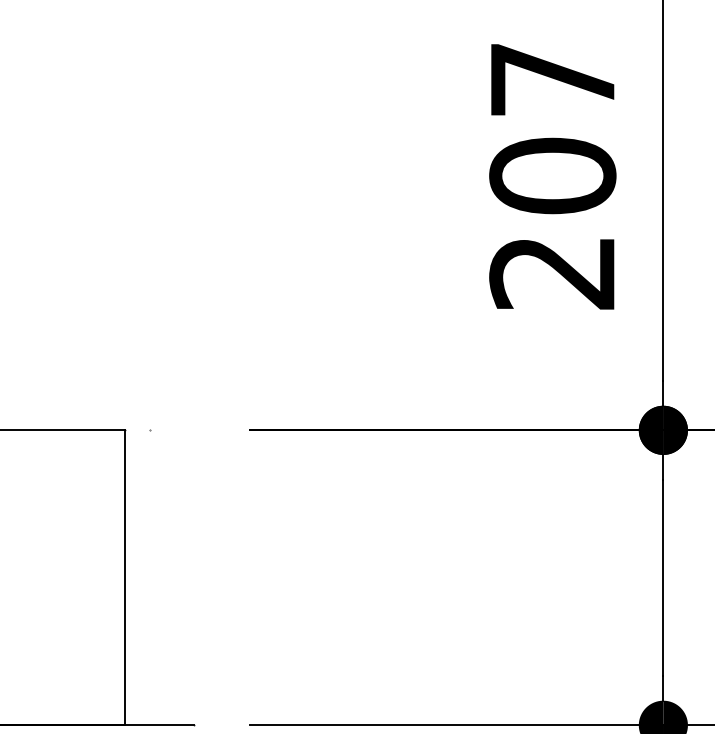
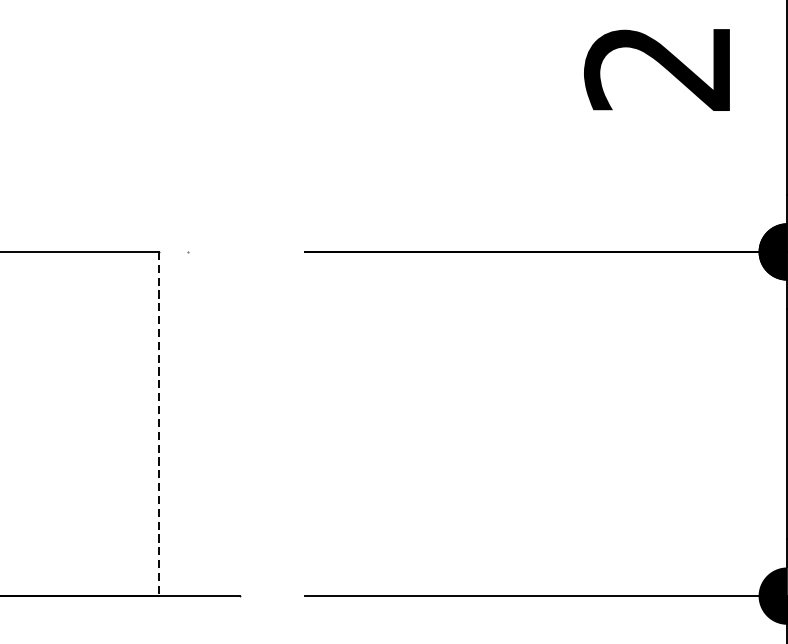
line: (125, 578) -> (159, 424), solid -> dashed

